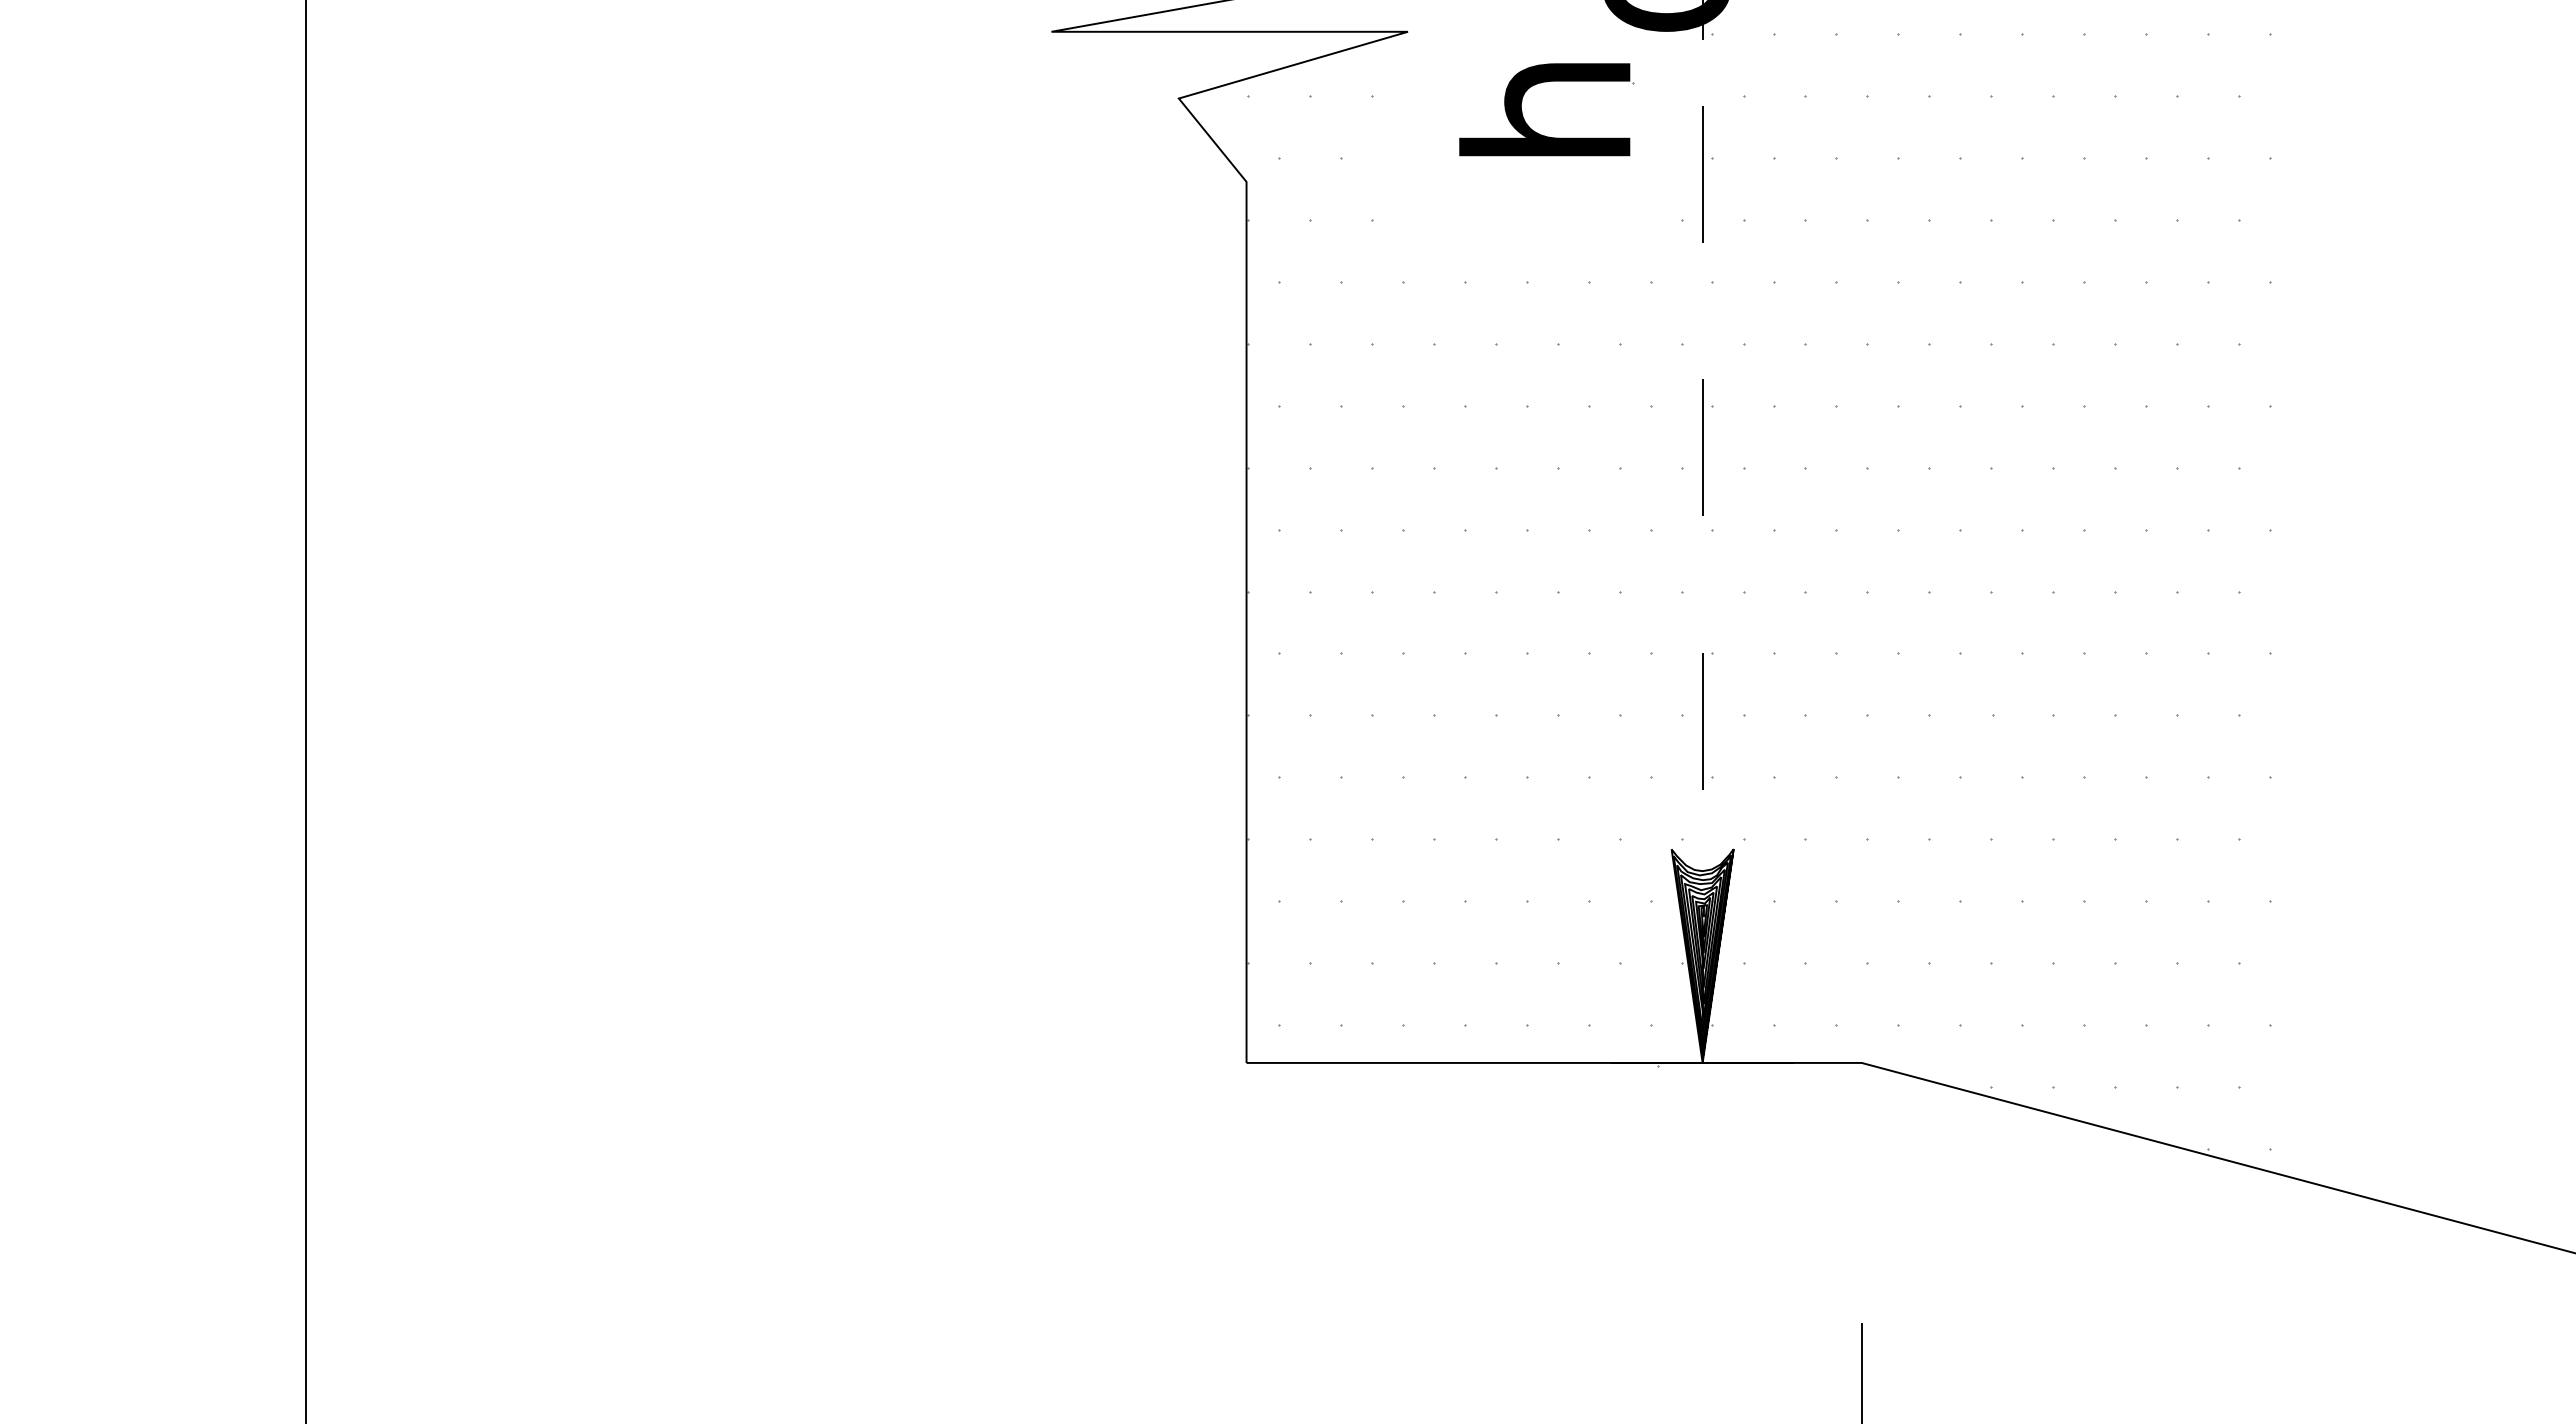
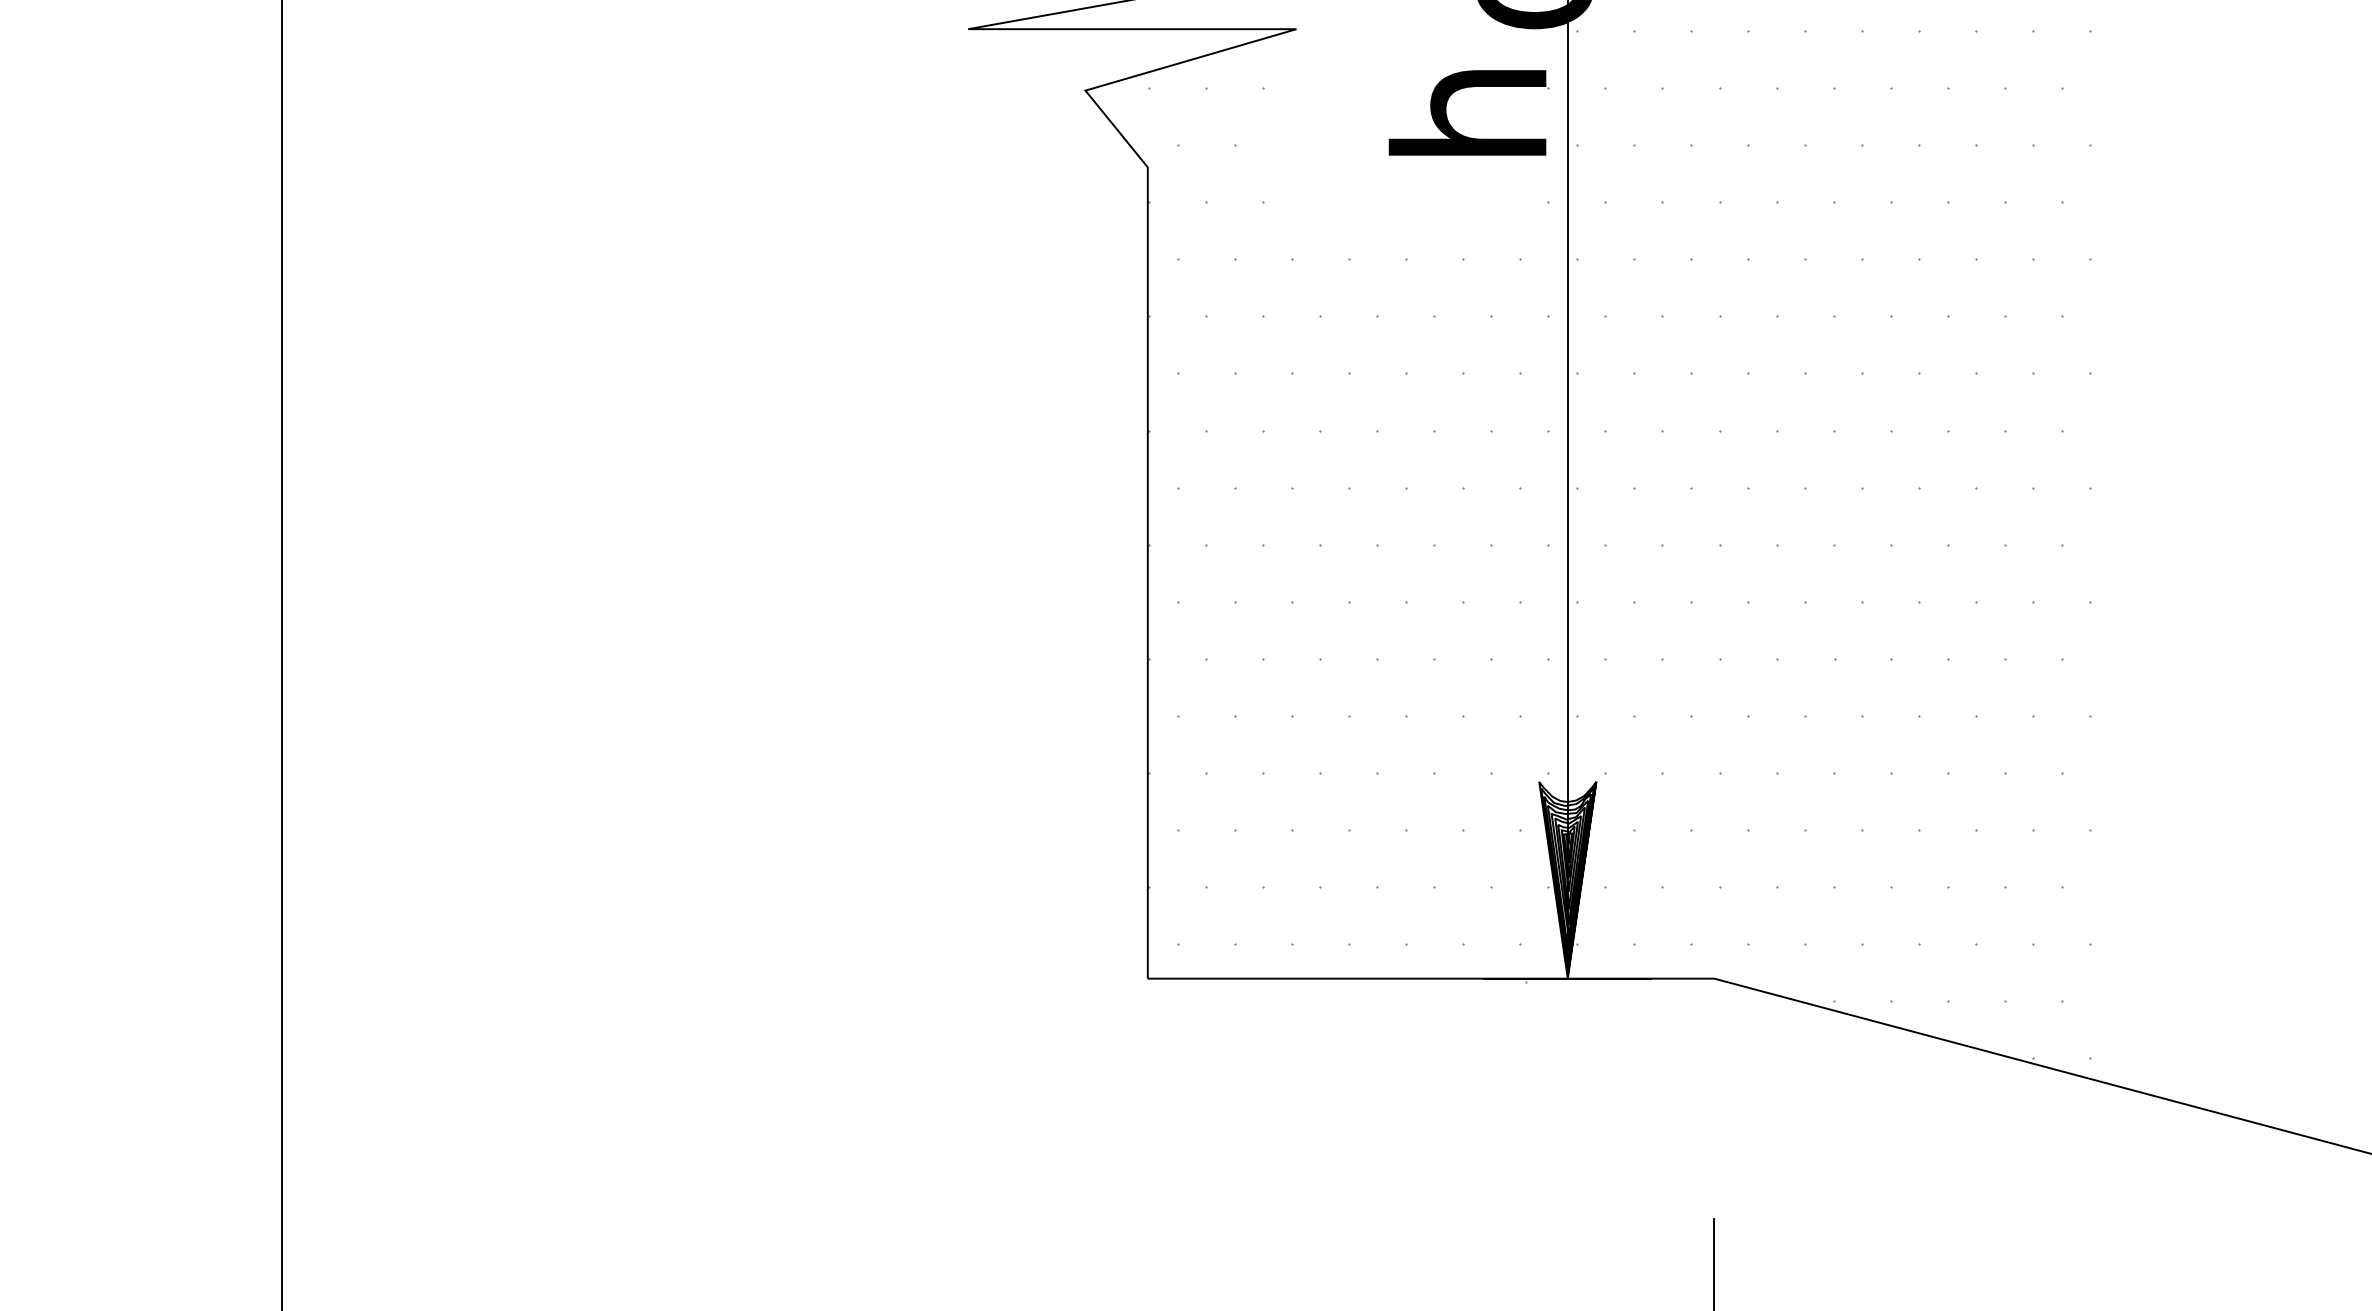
part: (1525, 120) -> (1449, 122), moved
line: (1702, 550) -> (1567, 506), dashed -> solid

